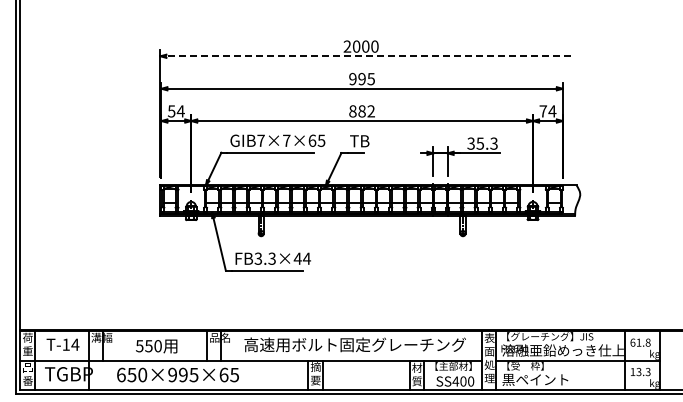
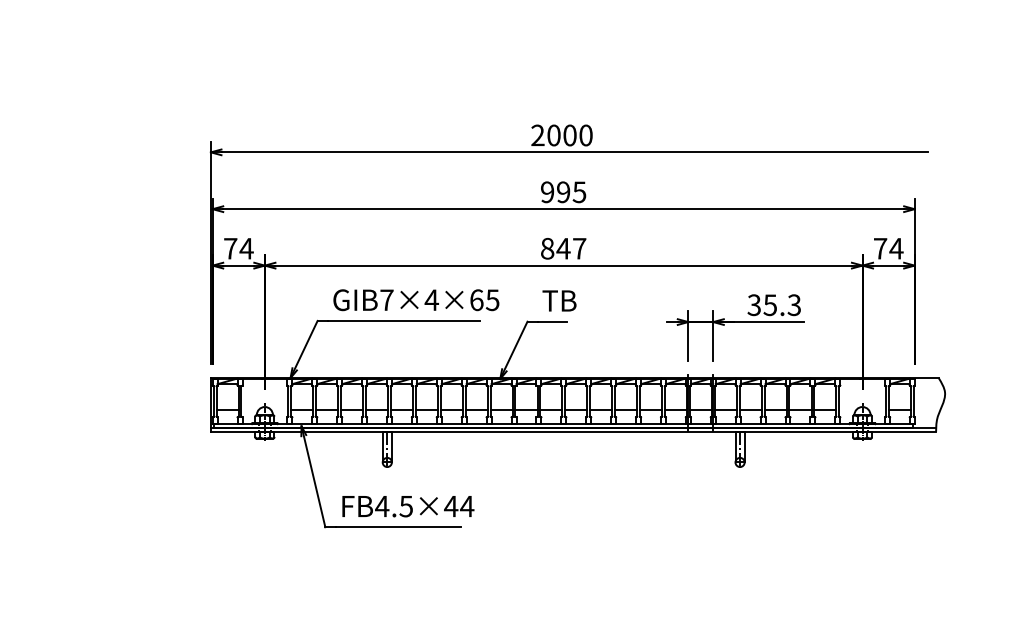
line: (368, 56) -> (574, 152), dashed -> solid
text: (171, 111) -> (230, 248), 54 -> 74
text: (365, 111) -> (569, 248), 882 -> 847
text: (286, 140) -> (431, 299), GIB7×7×65 -> GIB7×4×65
text: (264, 258) -> (392, 505), FB3.3×44 -> FB4.5×44

